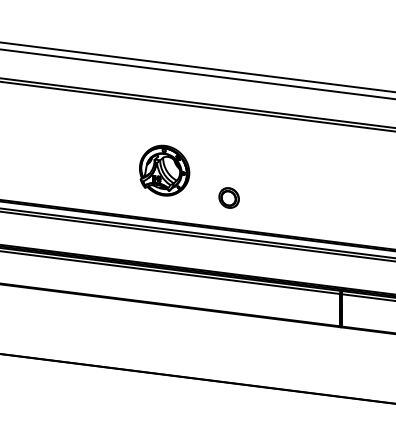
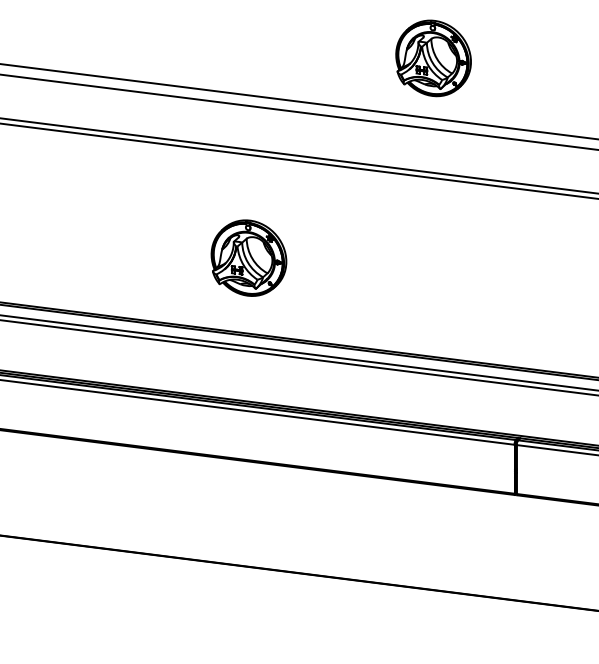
part: (286, 38) -> (433, 58), added
part: (228, 197) -> (345, 298), removed

